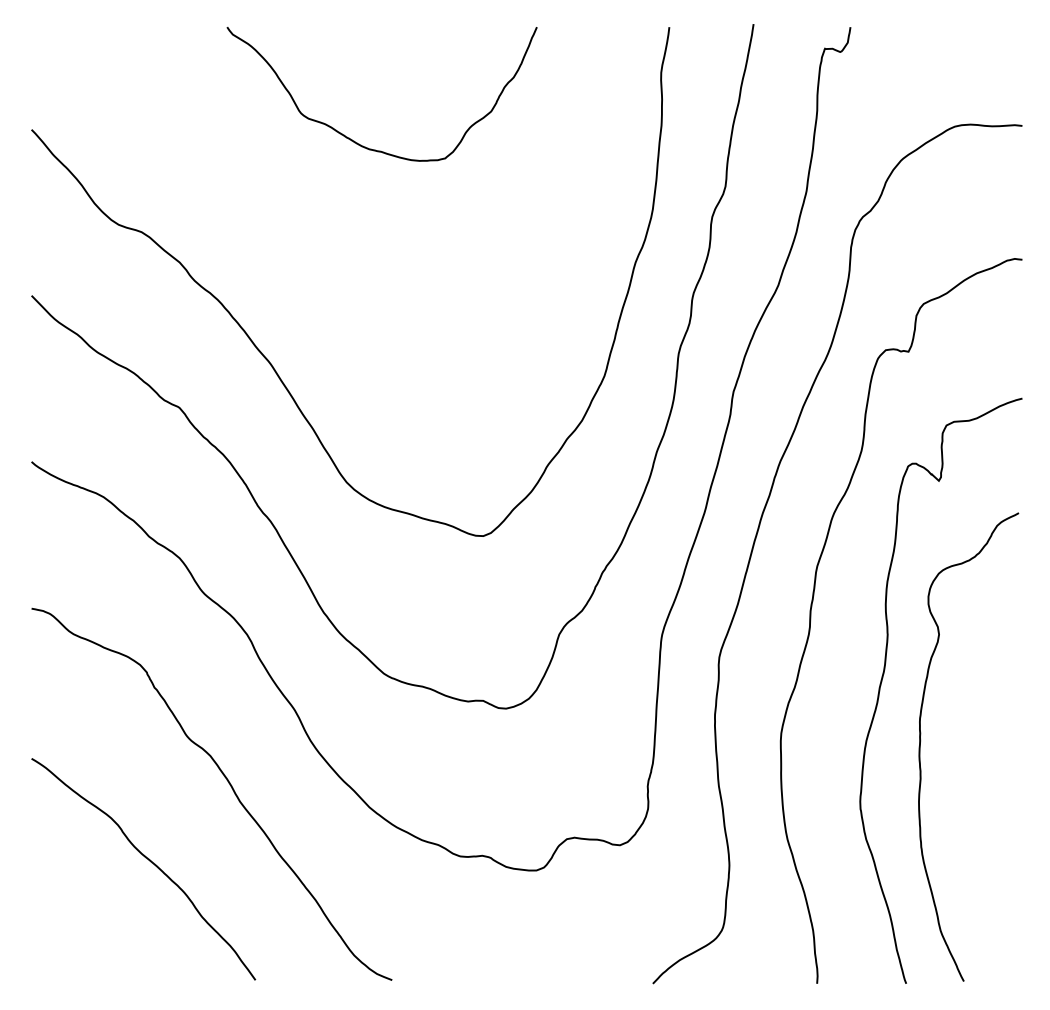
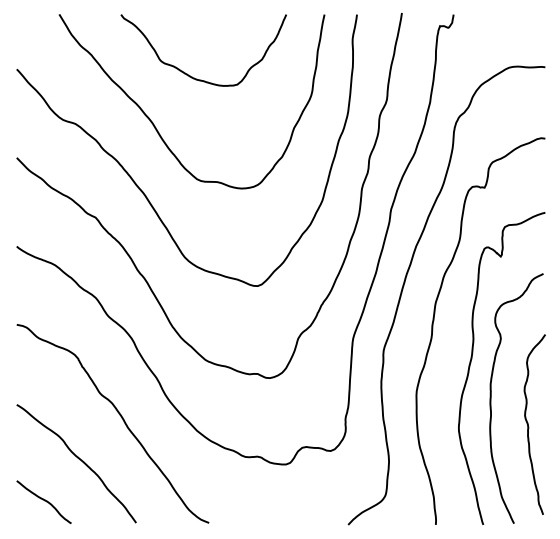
curve: (287, 229) -> (153, 122), added
curve: (992, 799) -> (529, 426), added
curve: (81, 938) -> (43, 500), added

